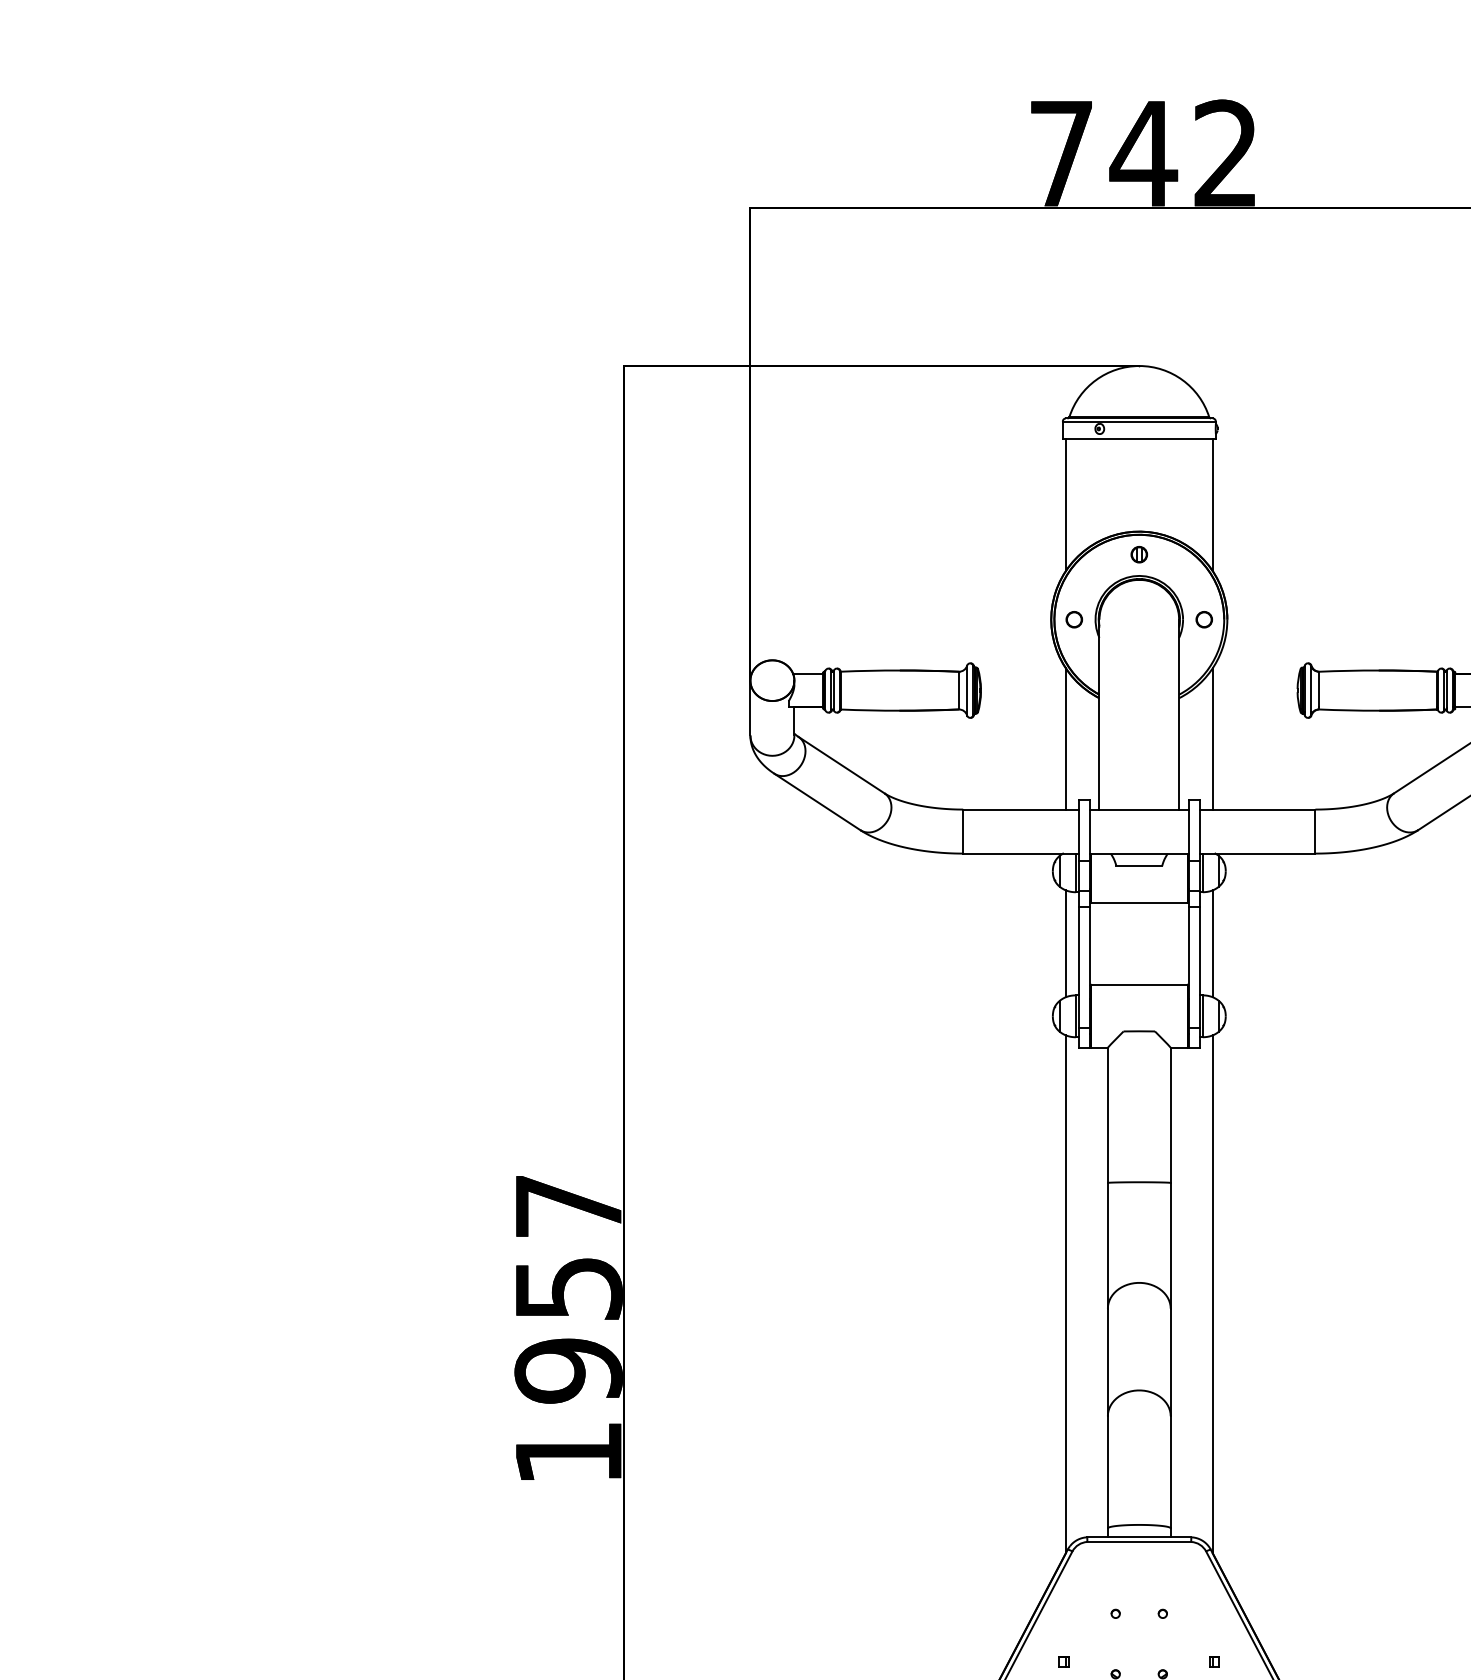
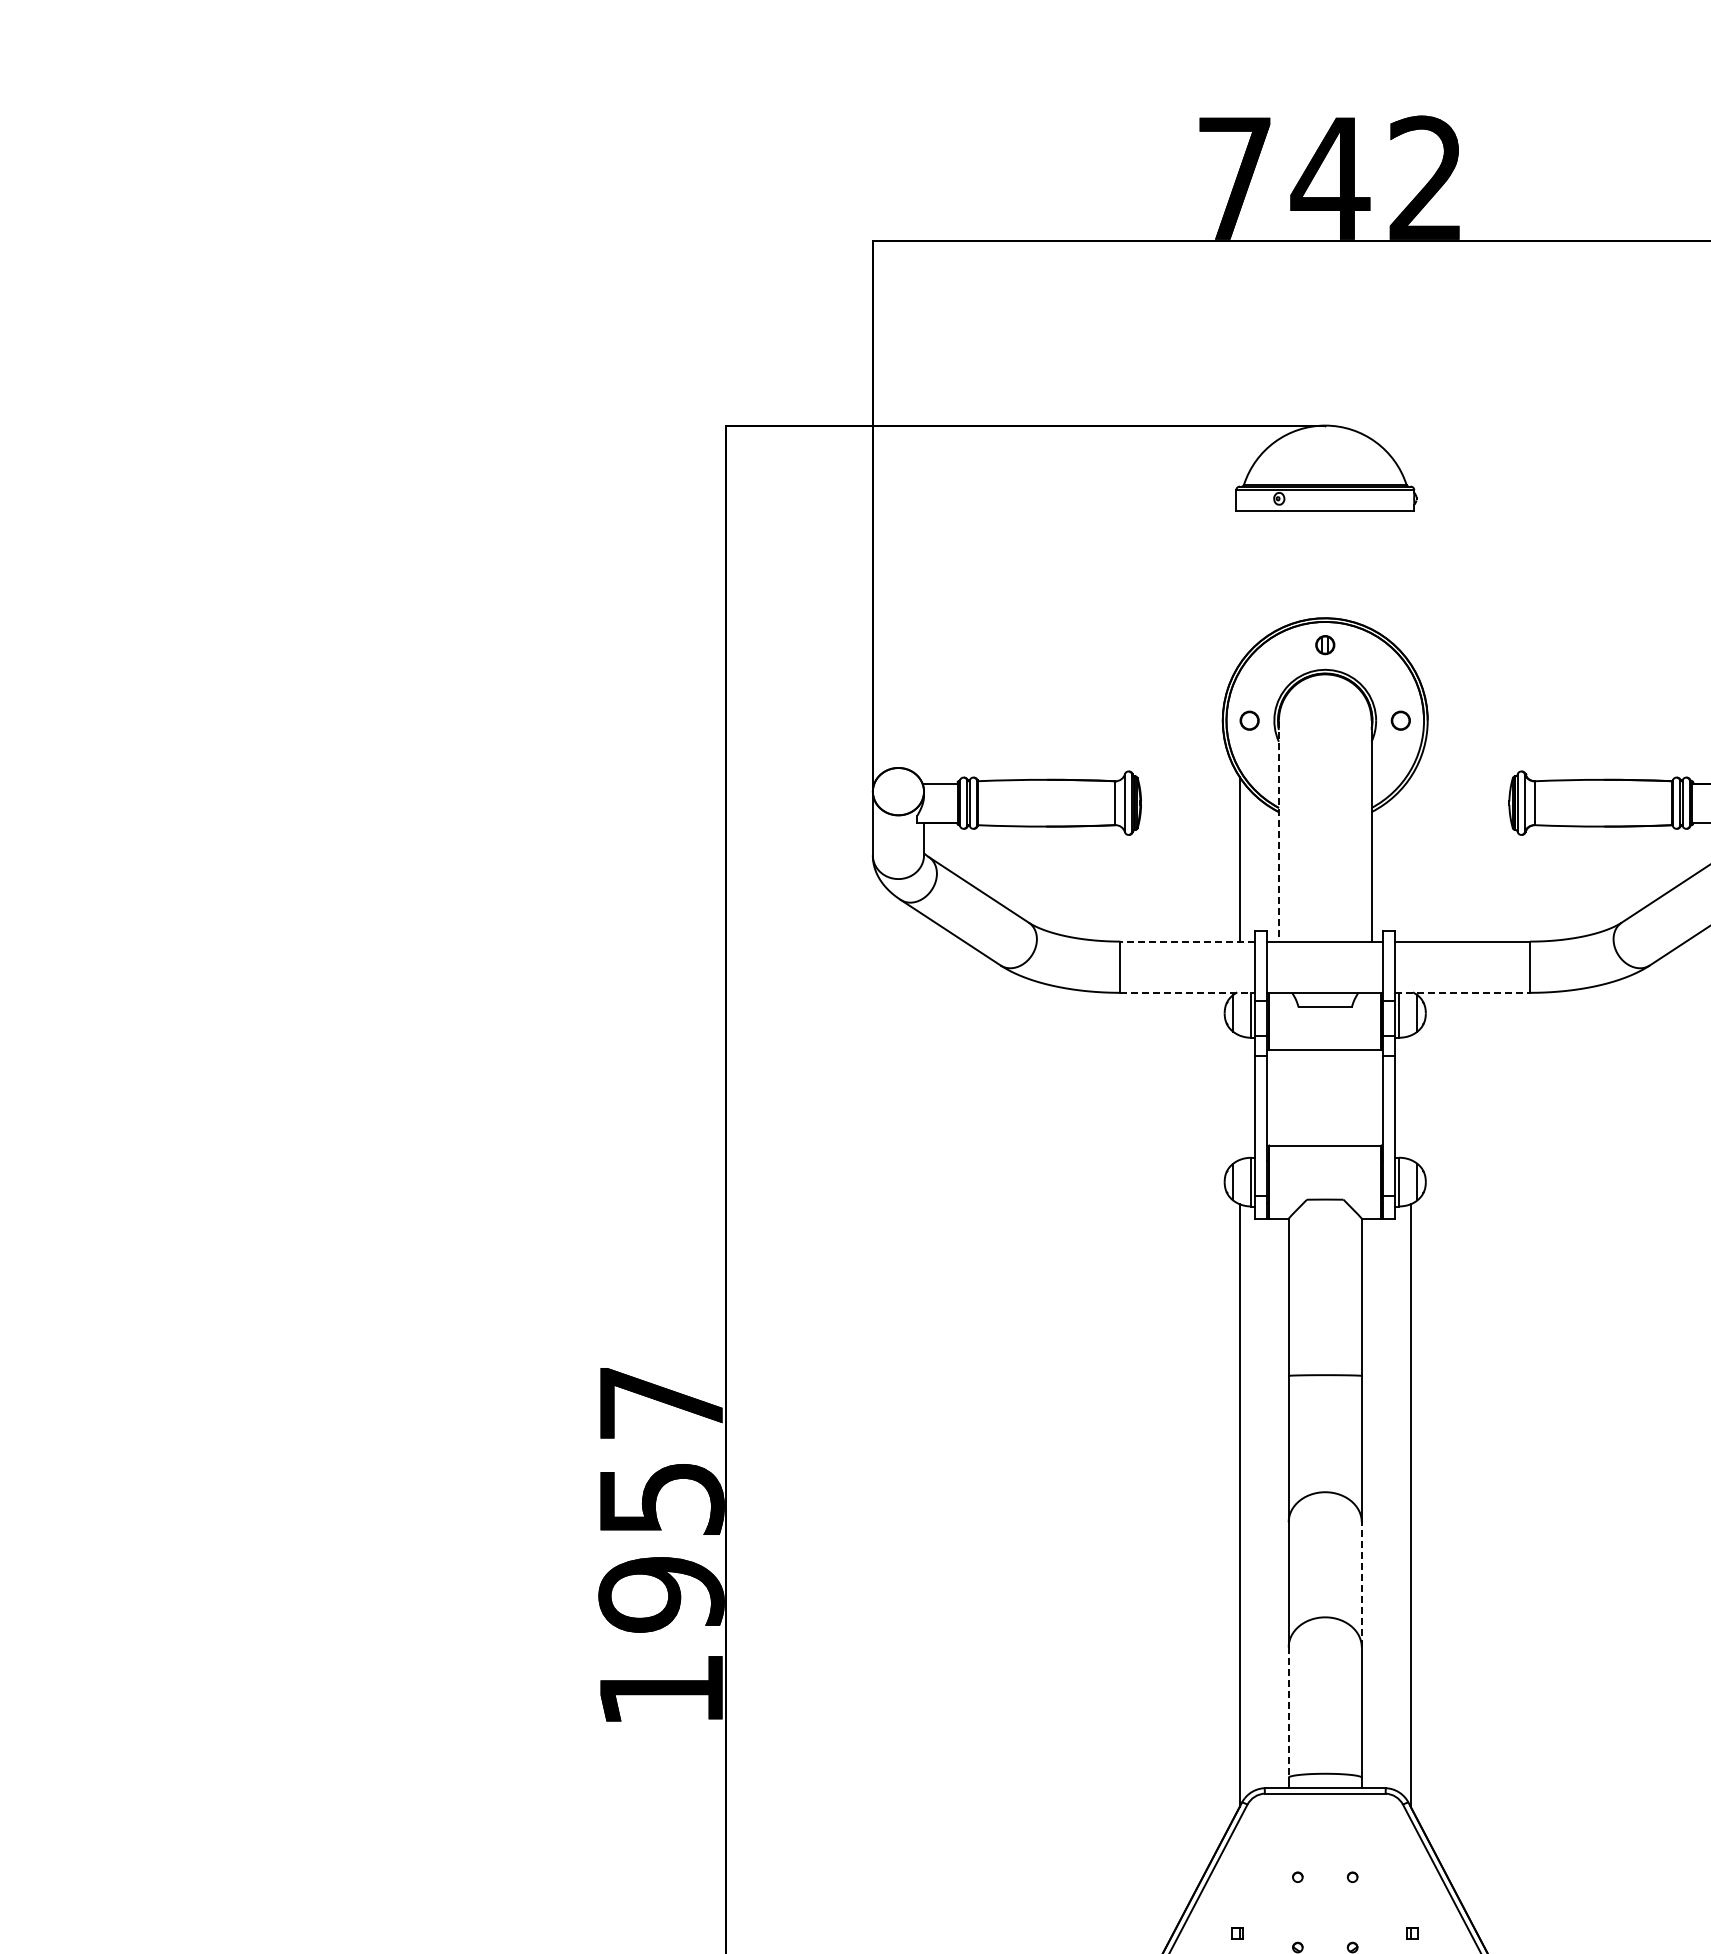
line: (1065, 505) -> (1239, 587), removed
line: (1212, 505) -> (1410, 587), removed
line: (1099, 714) -> (1278, 831), solid -> dashed
line: (1212, 738) -> (1410, 859), removed
line: (1020, 809) -> (1187, 941), solid -> dashed
line: (1021, 853) -> (1188, 992), solid -> dashed
line: (1258, 853) -> (1463, 992), solid -> dashed
line: (1065, 943) -> (1239, 1097), removed
line: (1212, 943) -> (1410, 1097), removed
line: (1170, 1362) -> (1361, 1584), solid -> dashed
line: (1107, 1473) -> (1288, 1713), solid -> dashed

